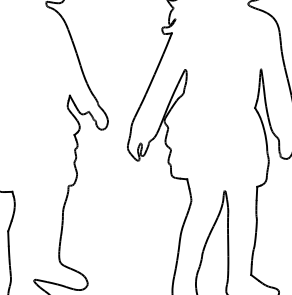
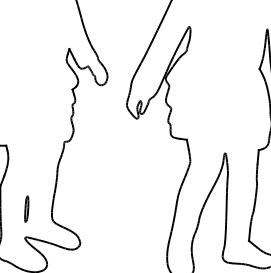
line: (34, 252) -> (26, 209), added

